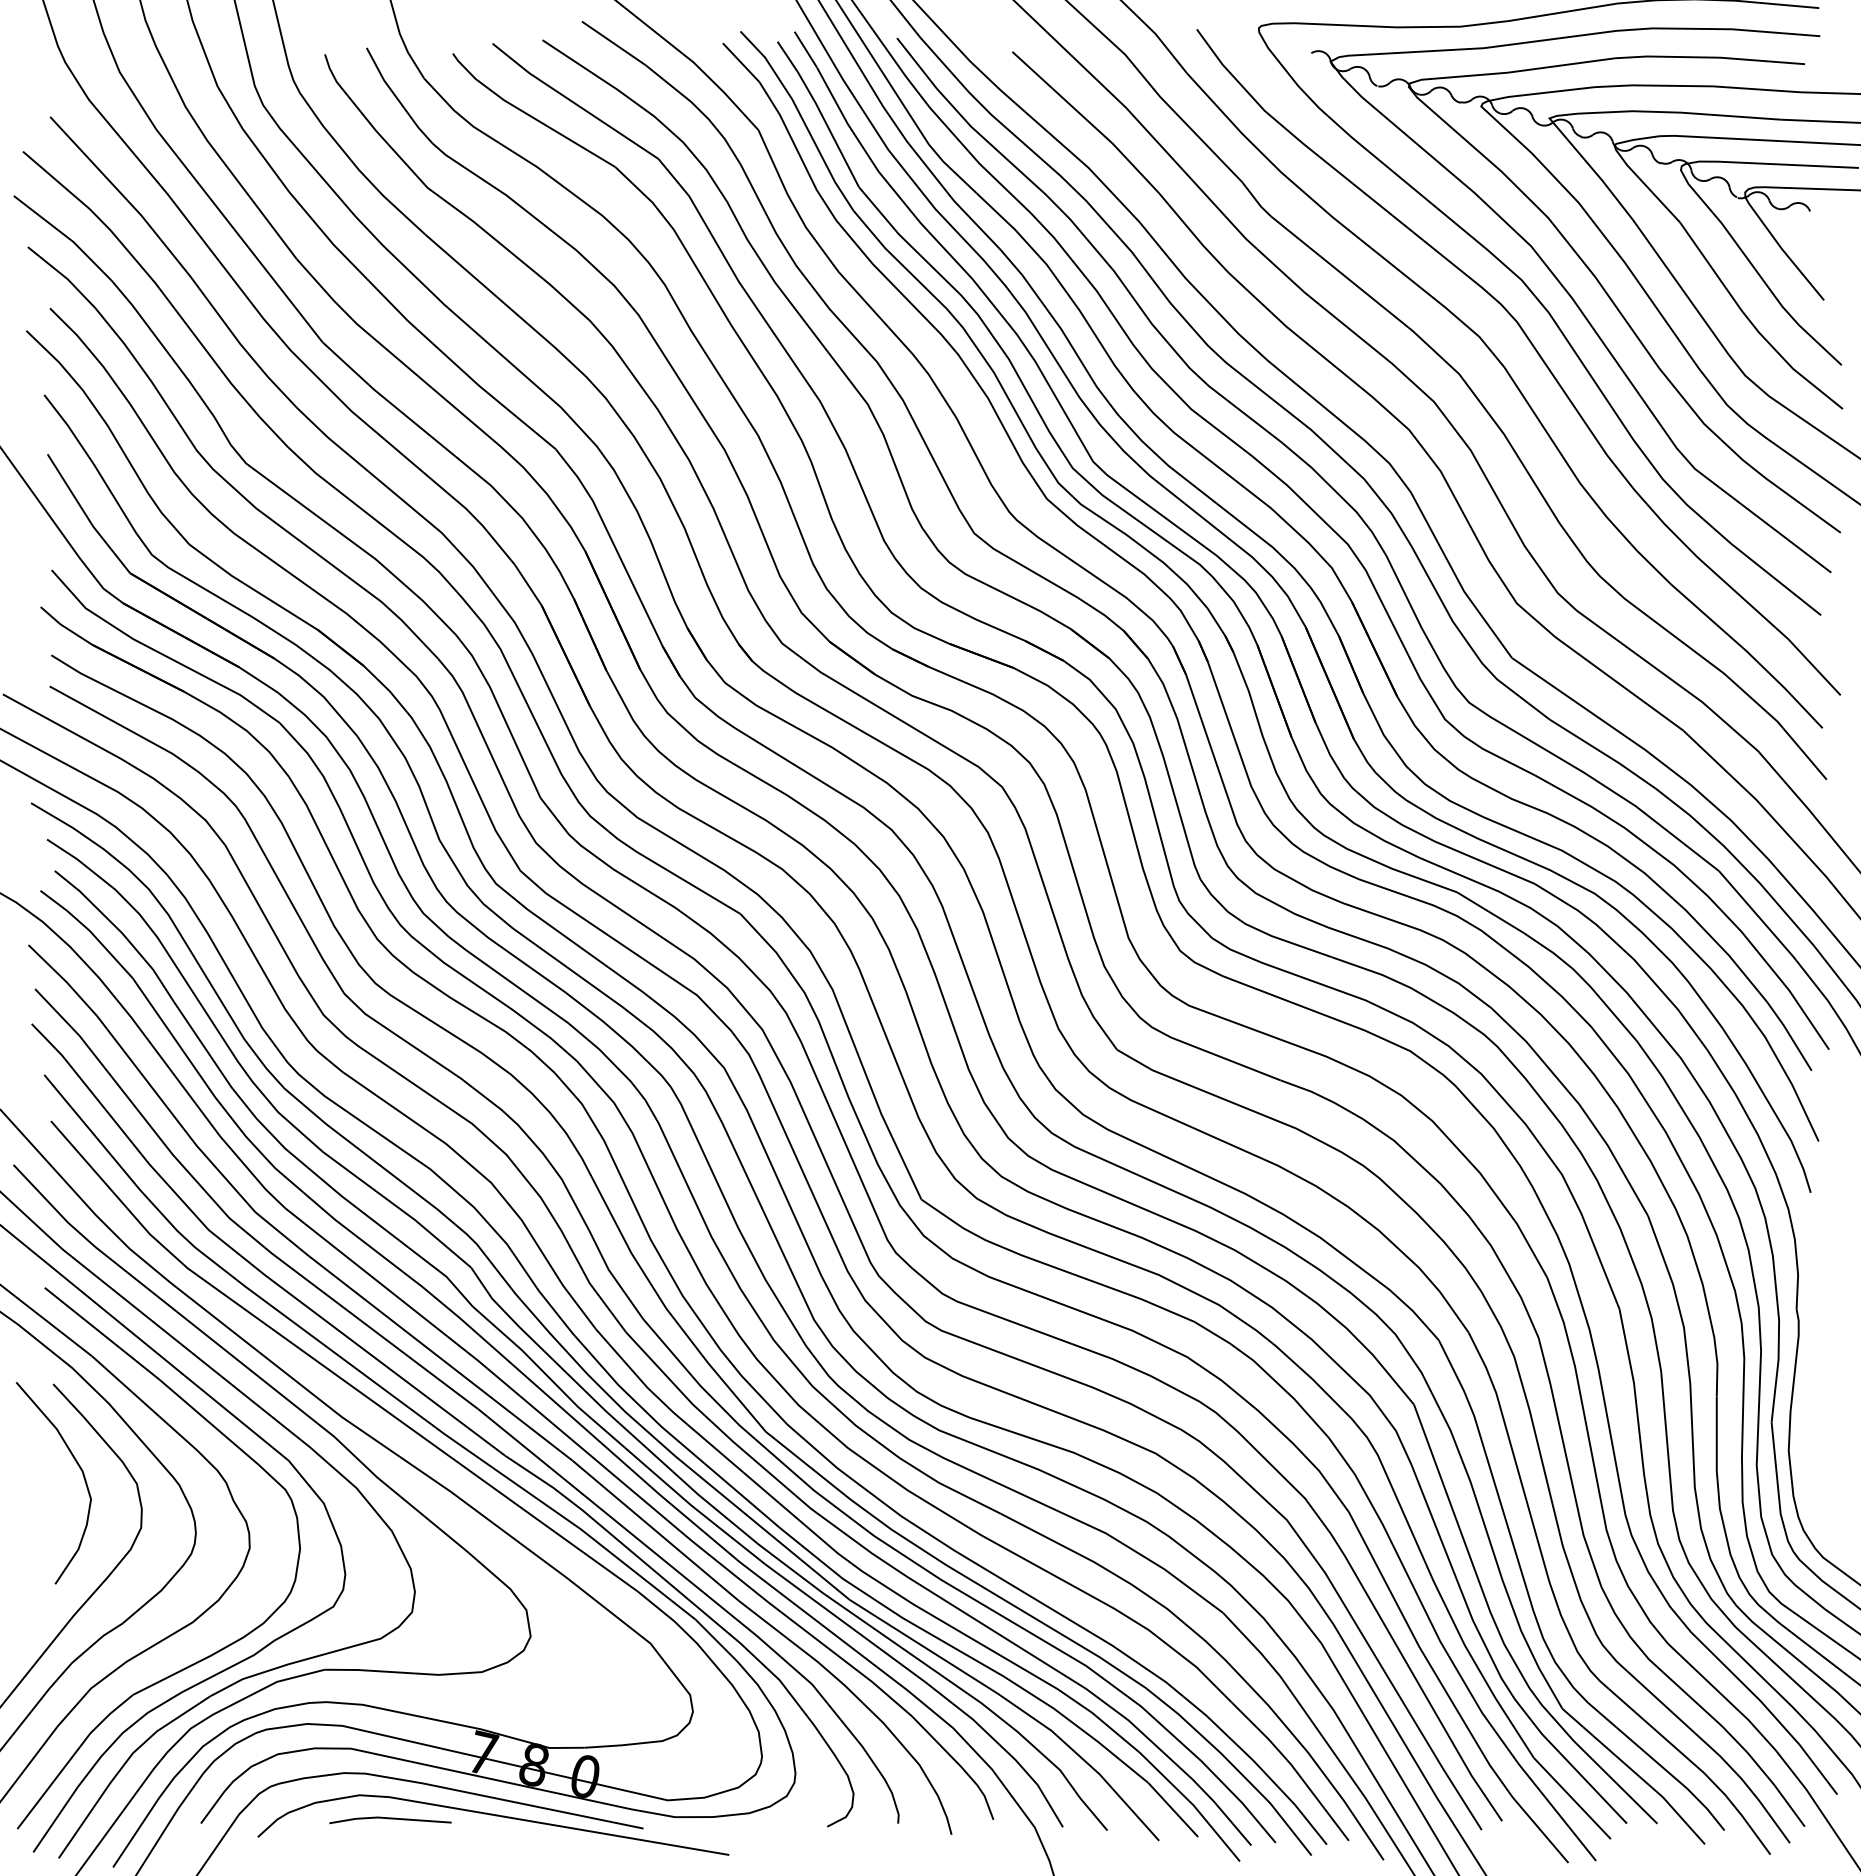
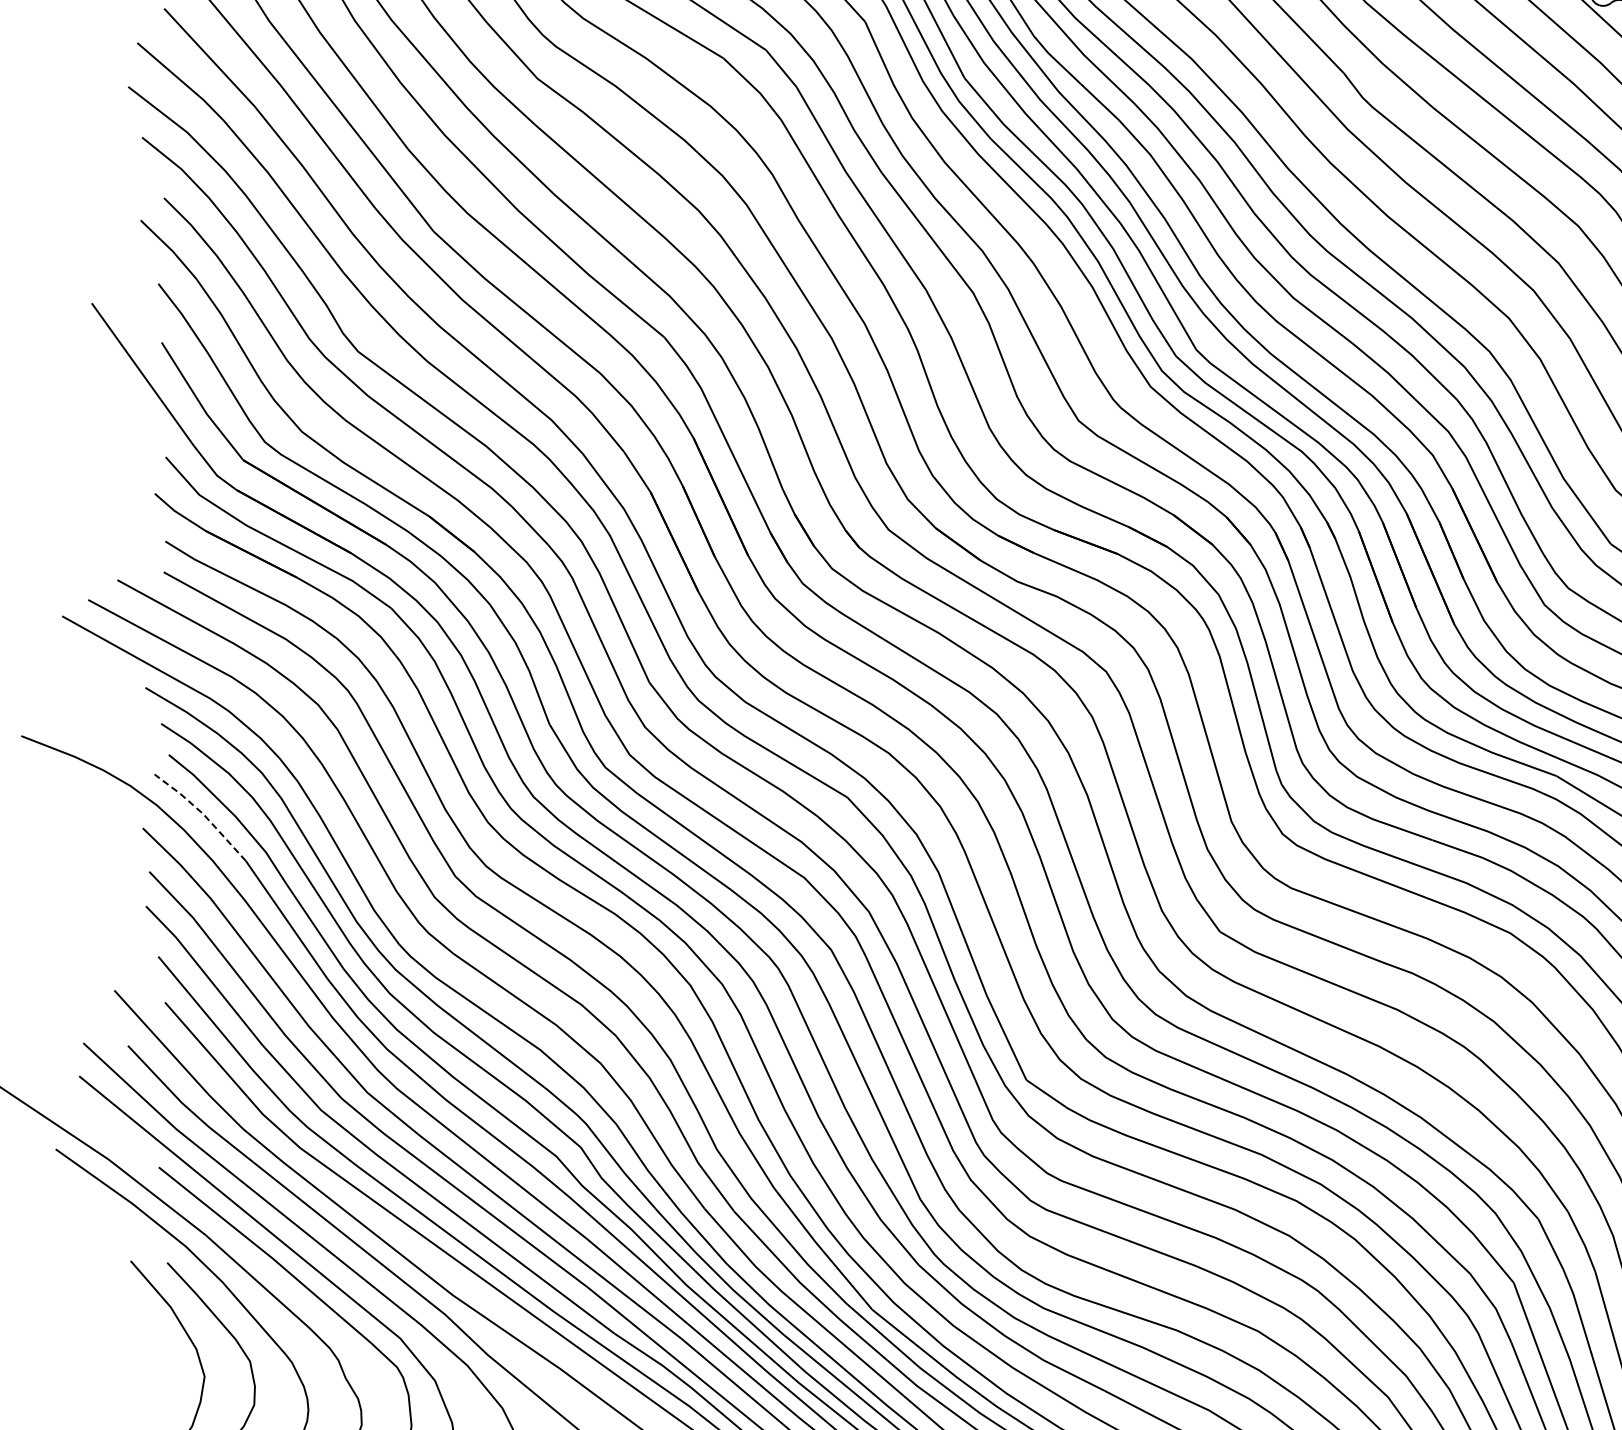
line: (89, 930) -> (203, 813), solid -> dashed

